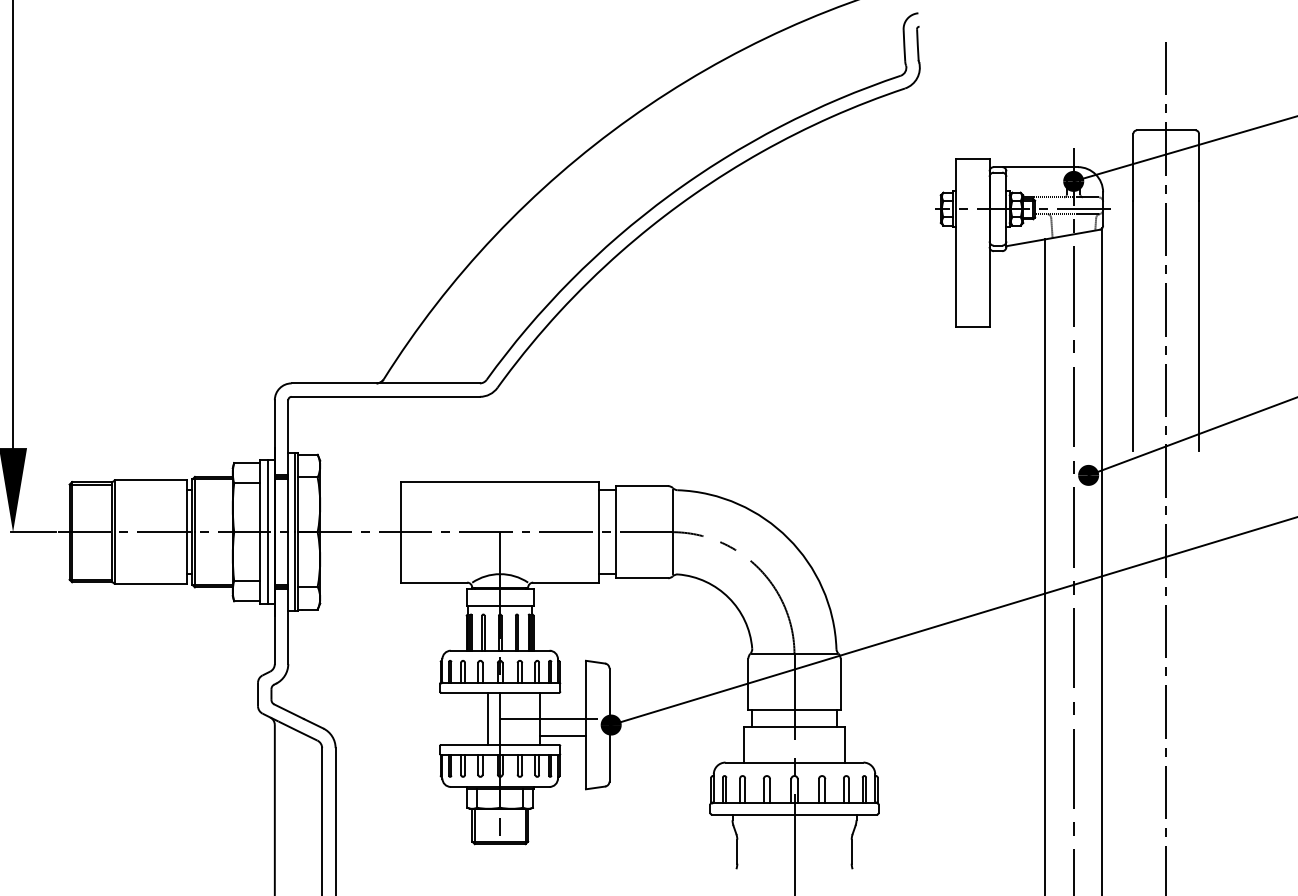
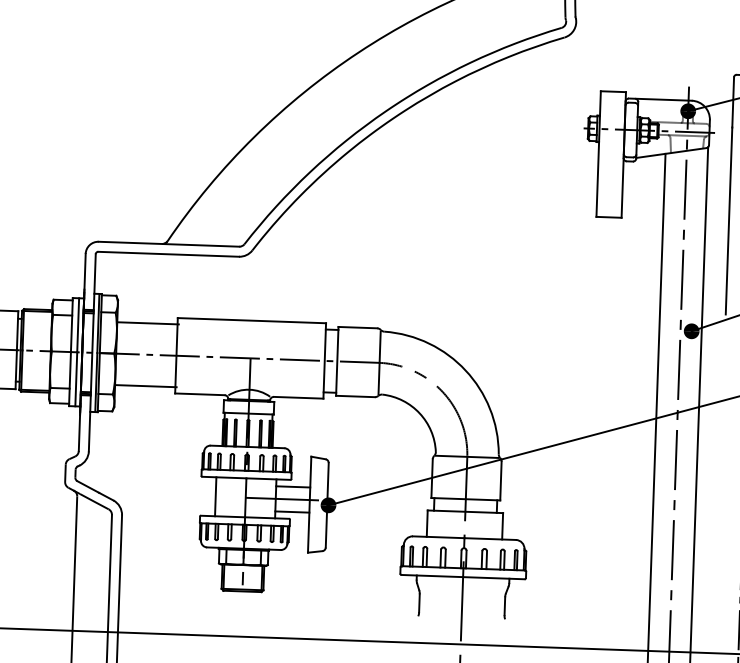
line: (361, 490) -> (148, 323), added
line: (361, 574) -> (145, 386), added
line: (562, 702) -> (292, 487), added
line: (488, 718) -> (216, 496), moved

